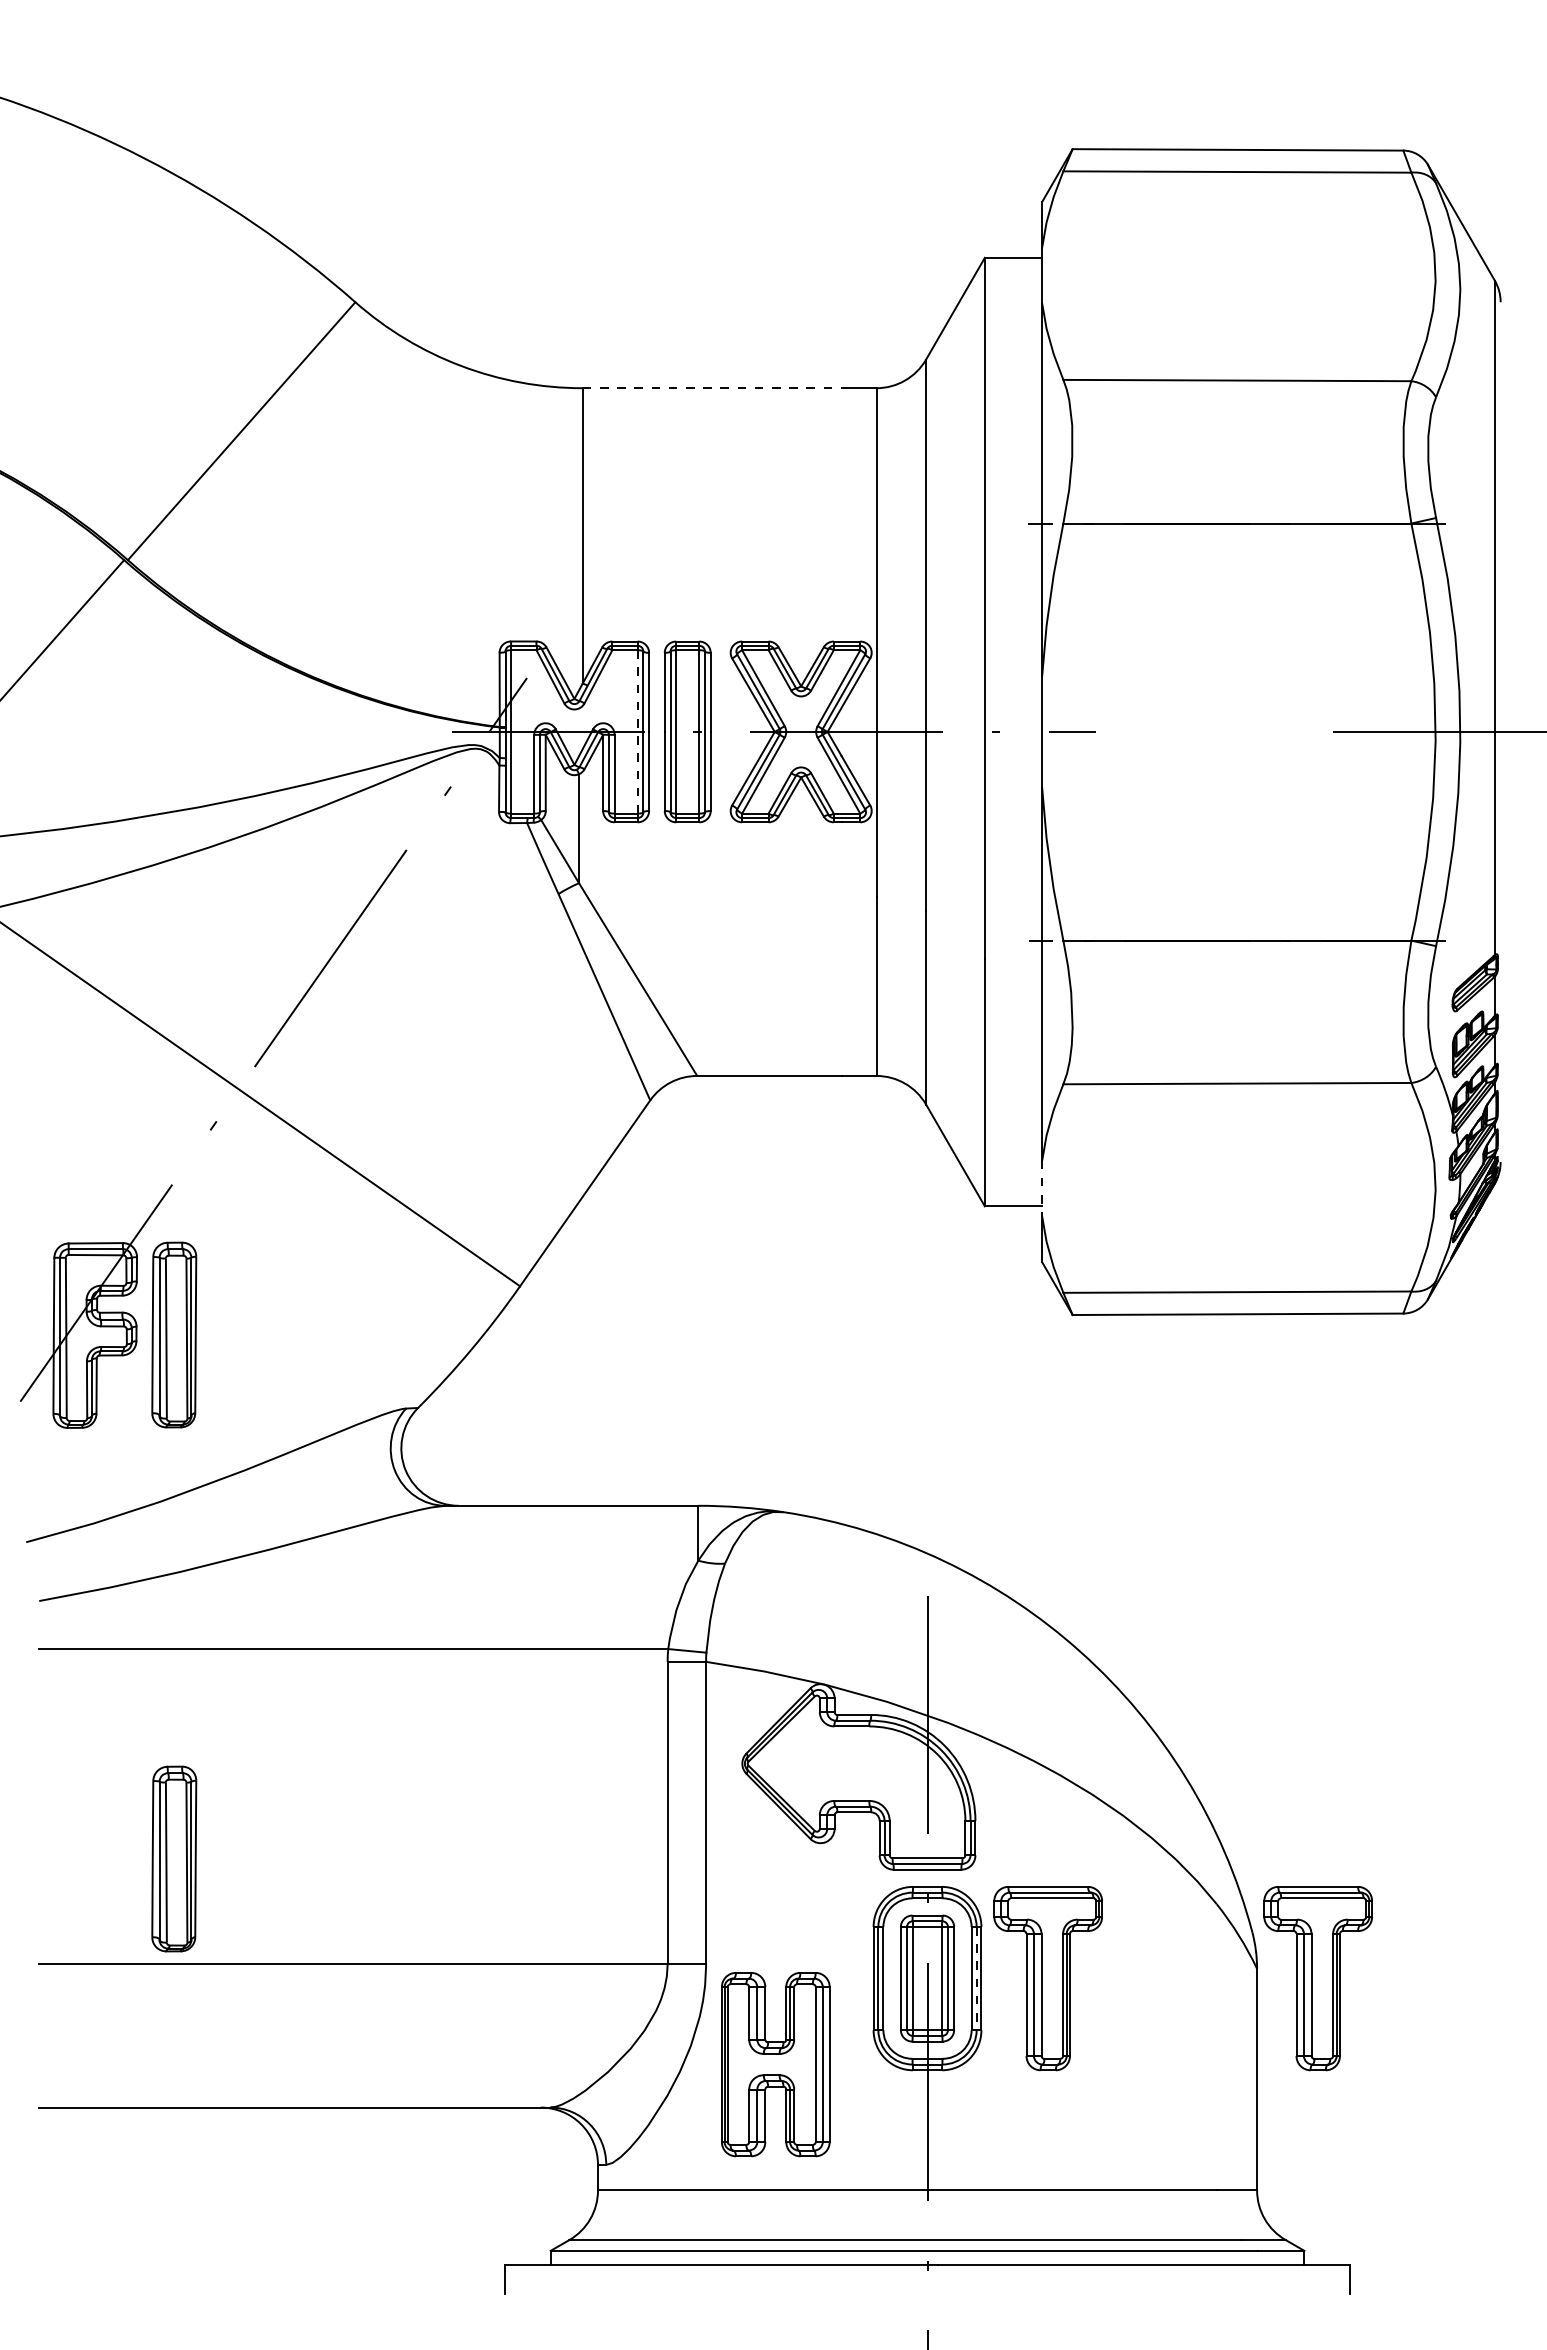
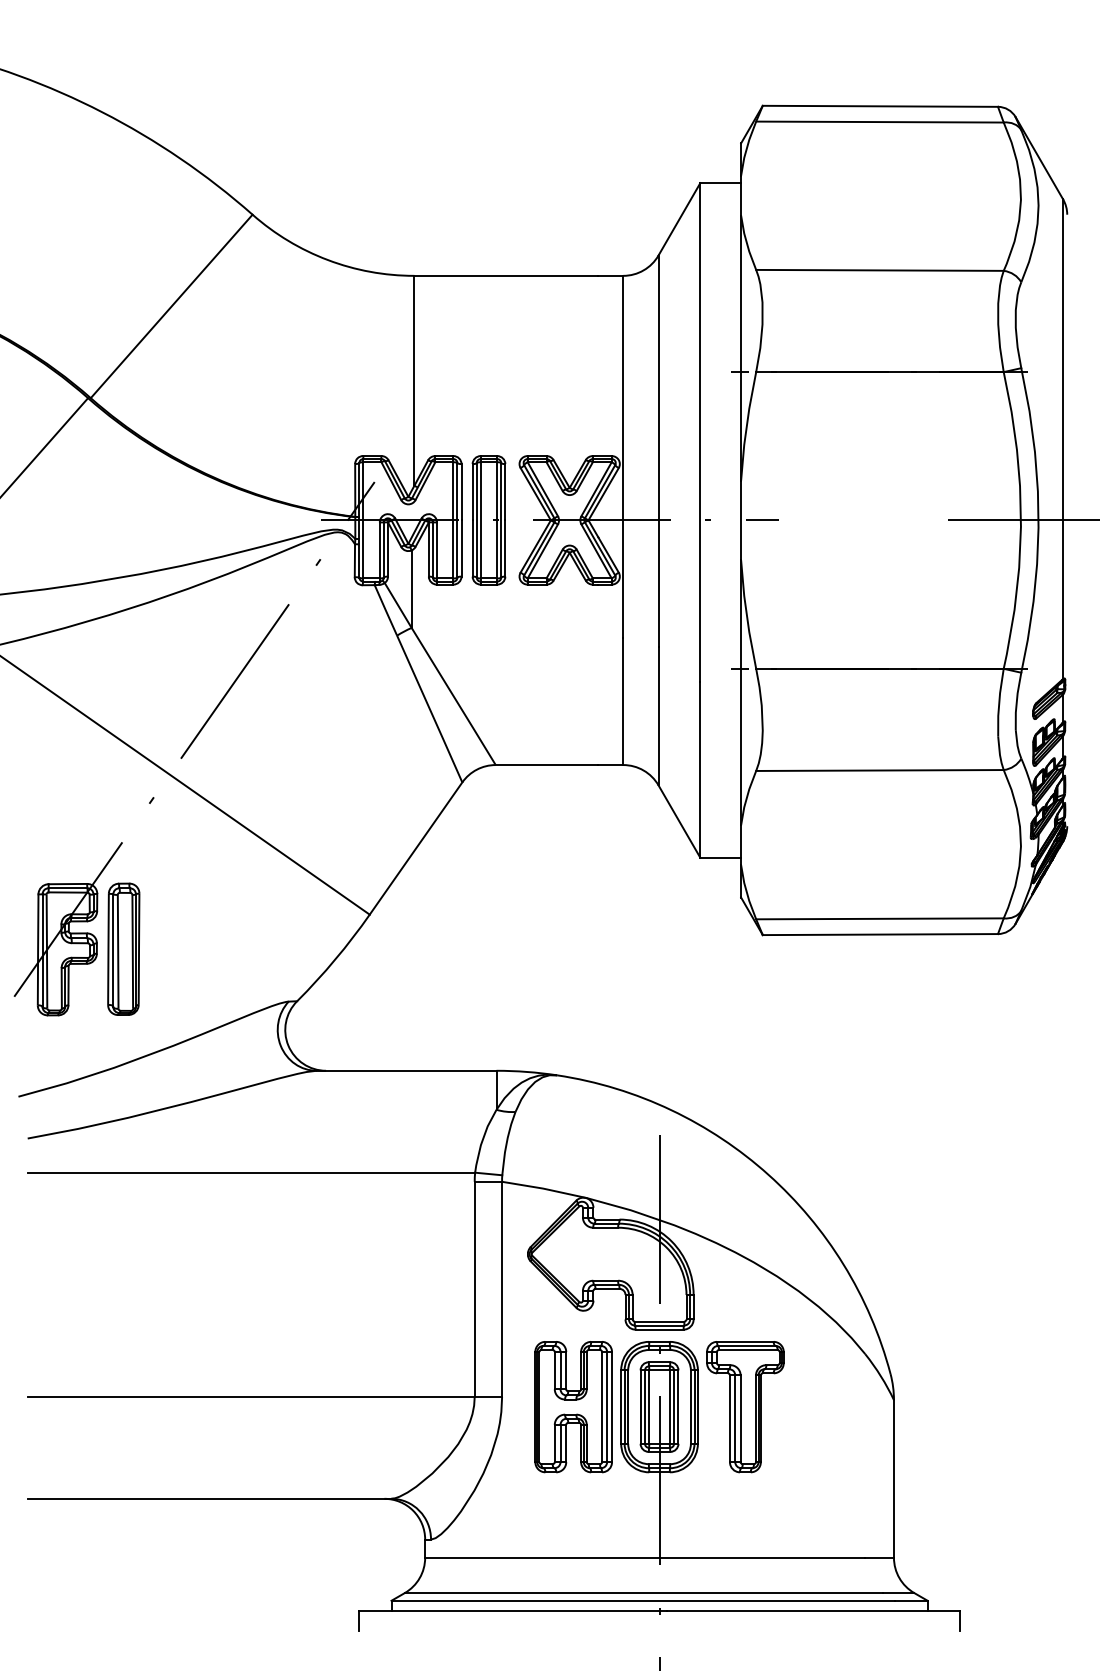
line: (712, 388) -> (506, 276), dashed -> solid
line: (637, 731) -> (453, 520), dashed -> solid
line: (1042, 1188) -> (741, 845), dashed -> solid
part: (174, 1858) -> (123, 1321), removed
line: (976, 1978) -> (694, 1407), dashed -> solid
part: (1317, 1978) -> (936, 1407), removed
part: (775, 2064) -> (573, 1407), moved

